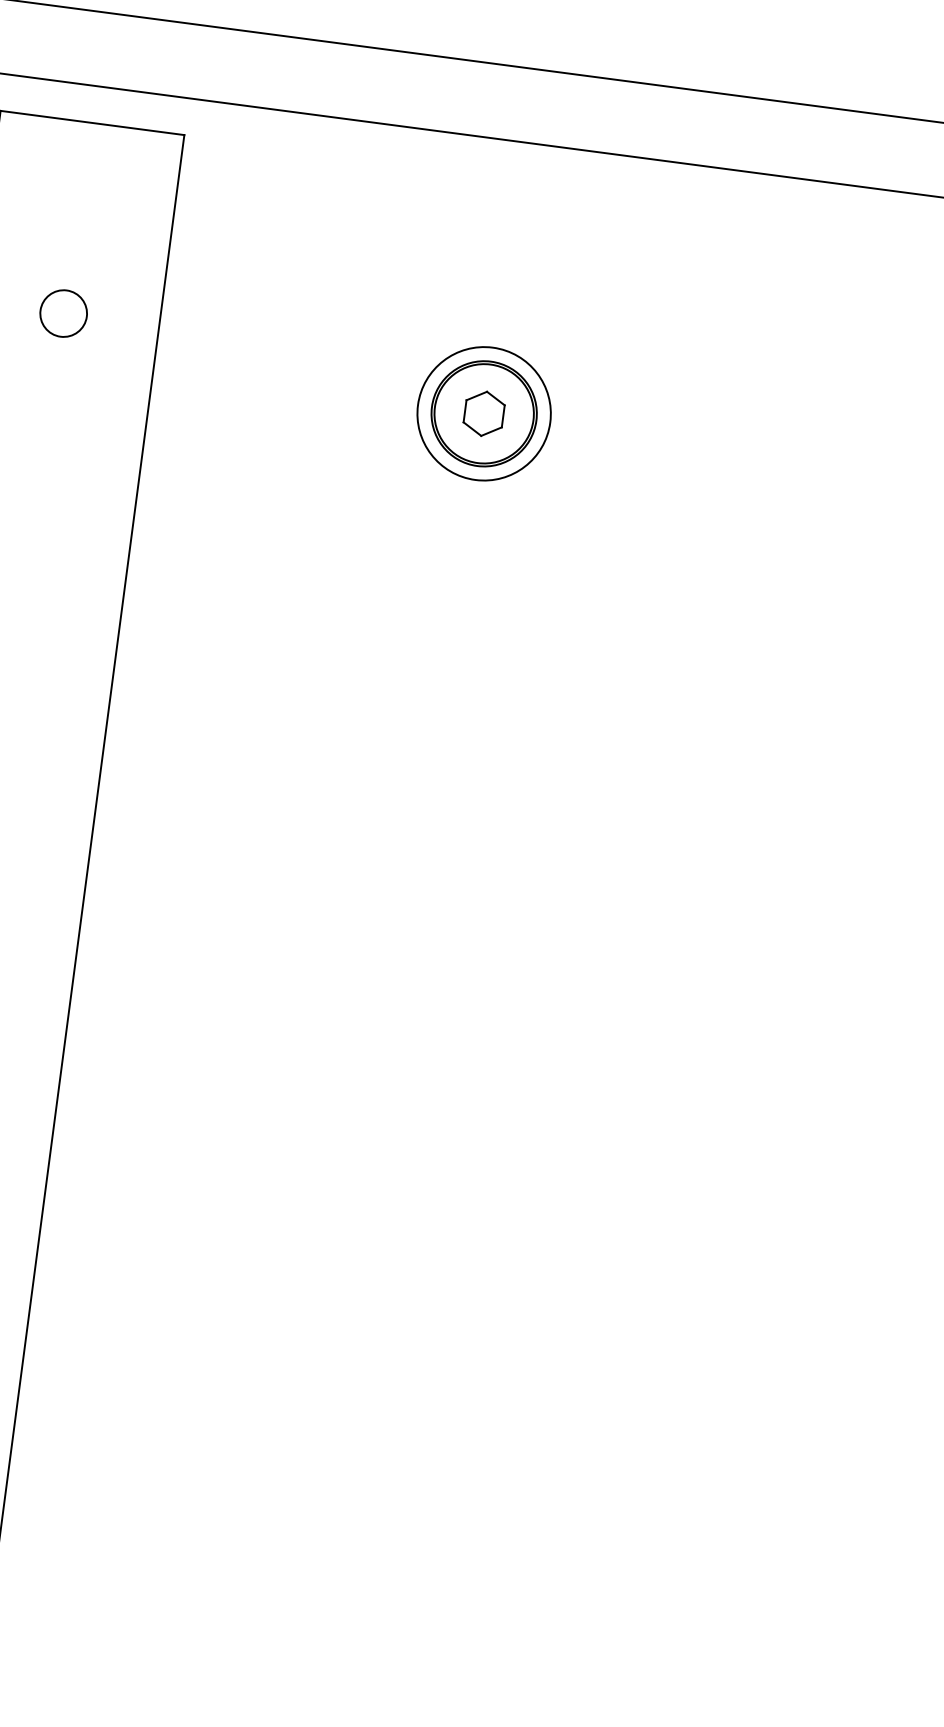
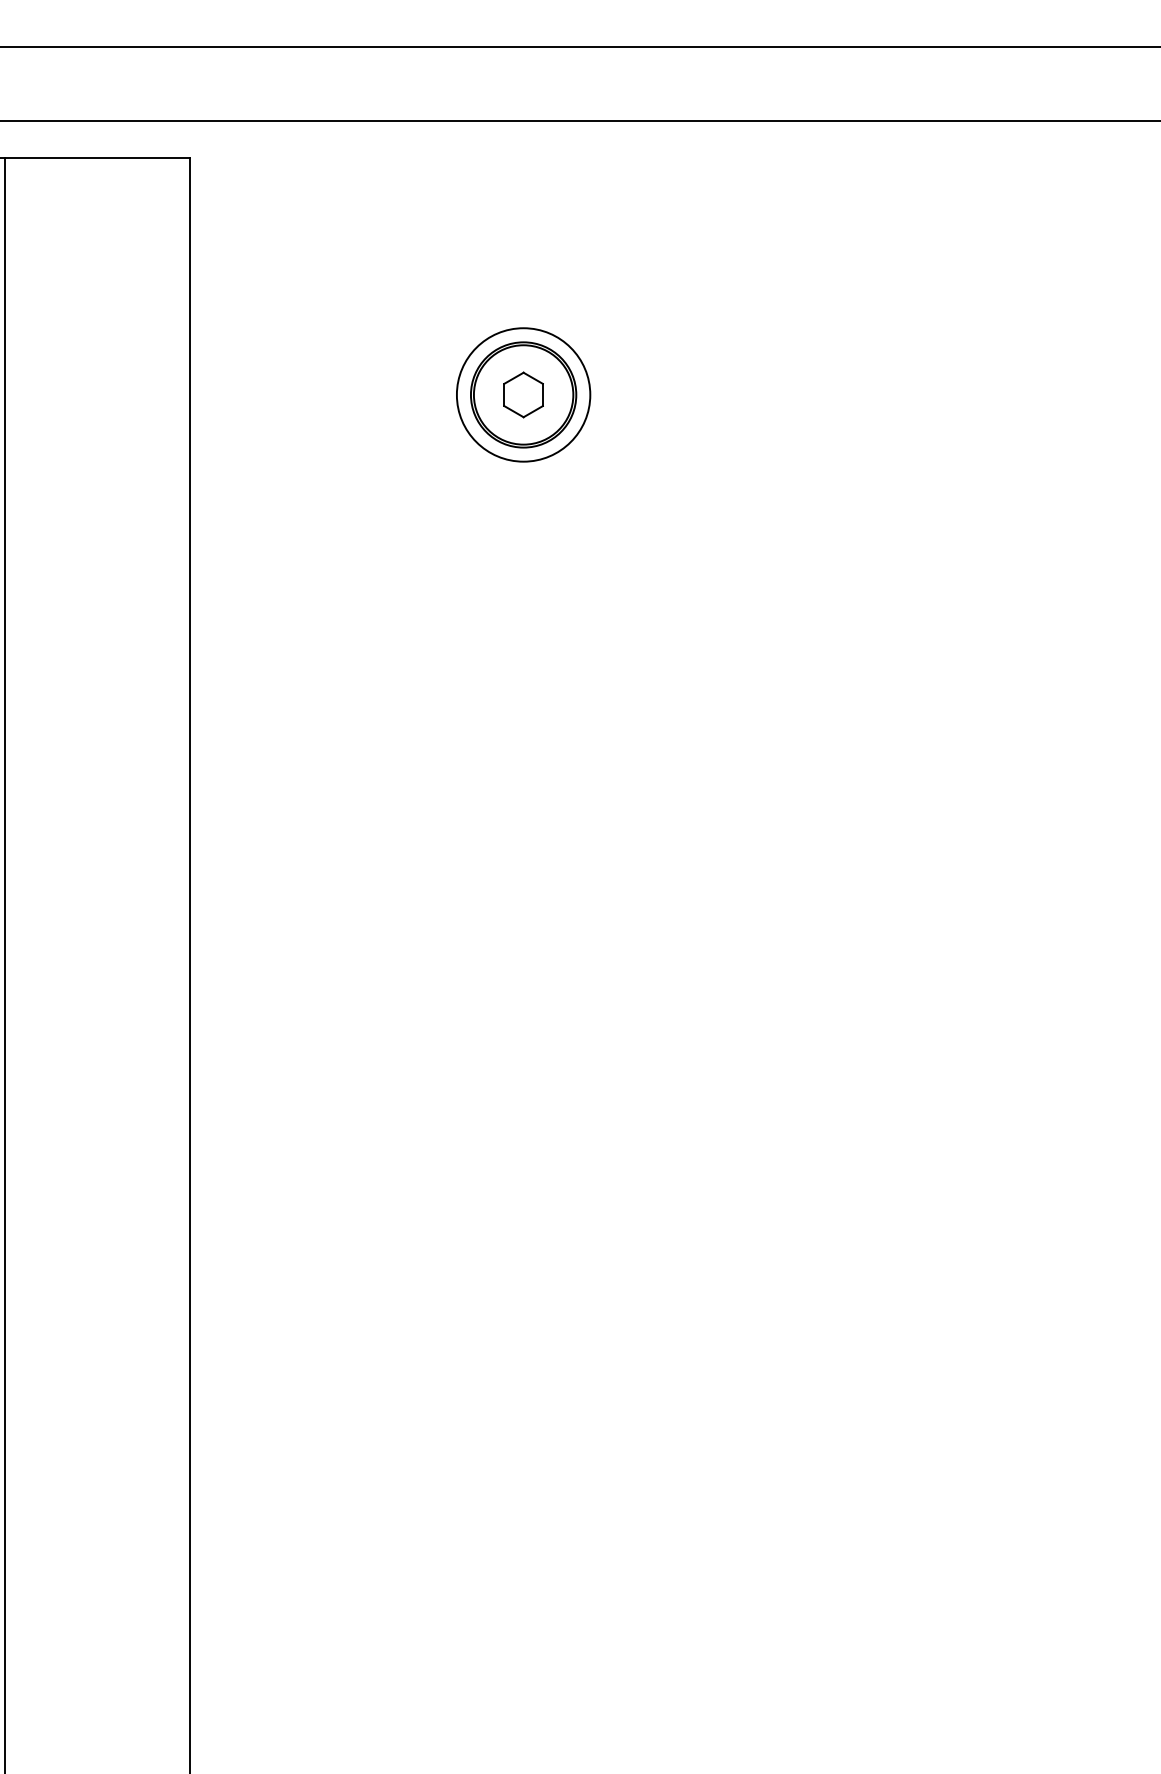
part: (63, 313) -> (93, 350), removed

